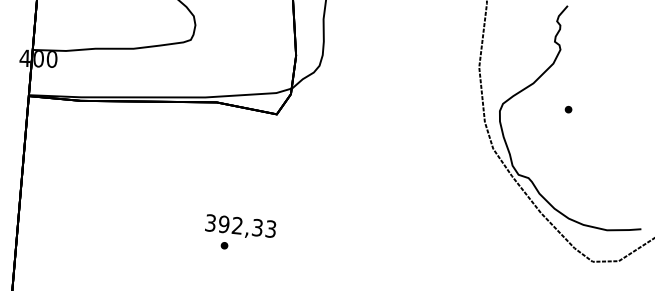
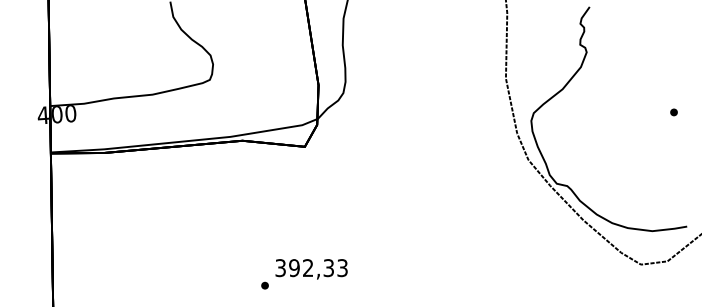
part: (568, 109) -> (673, 112), moved
text: (240, 227) -> (311, 269), moved

